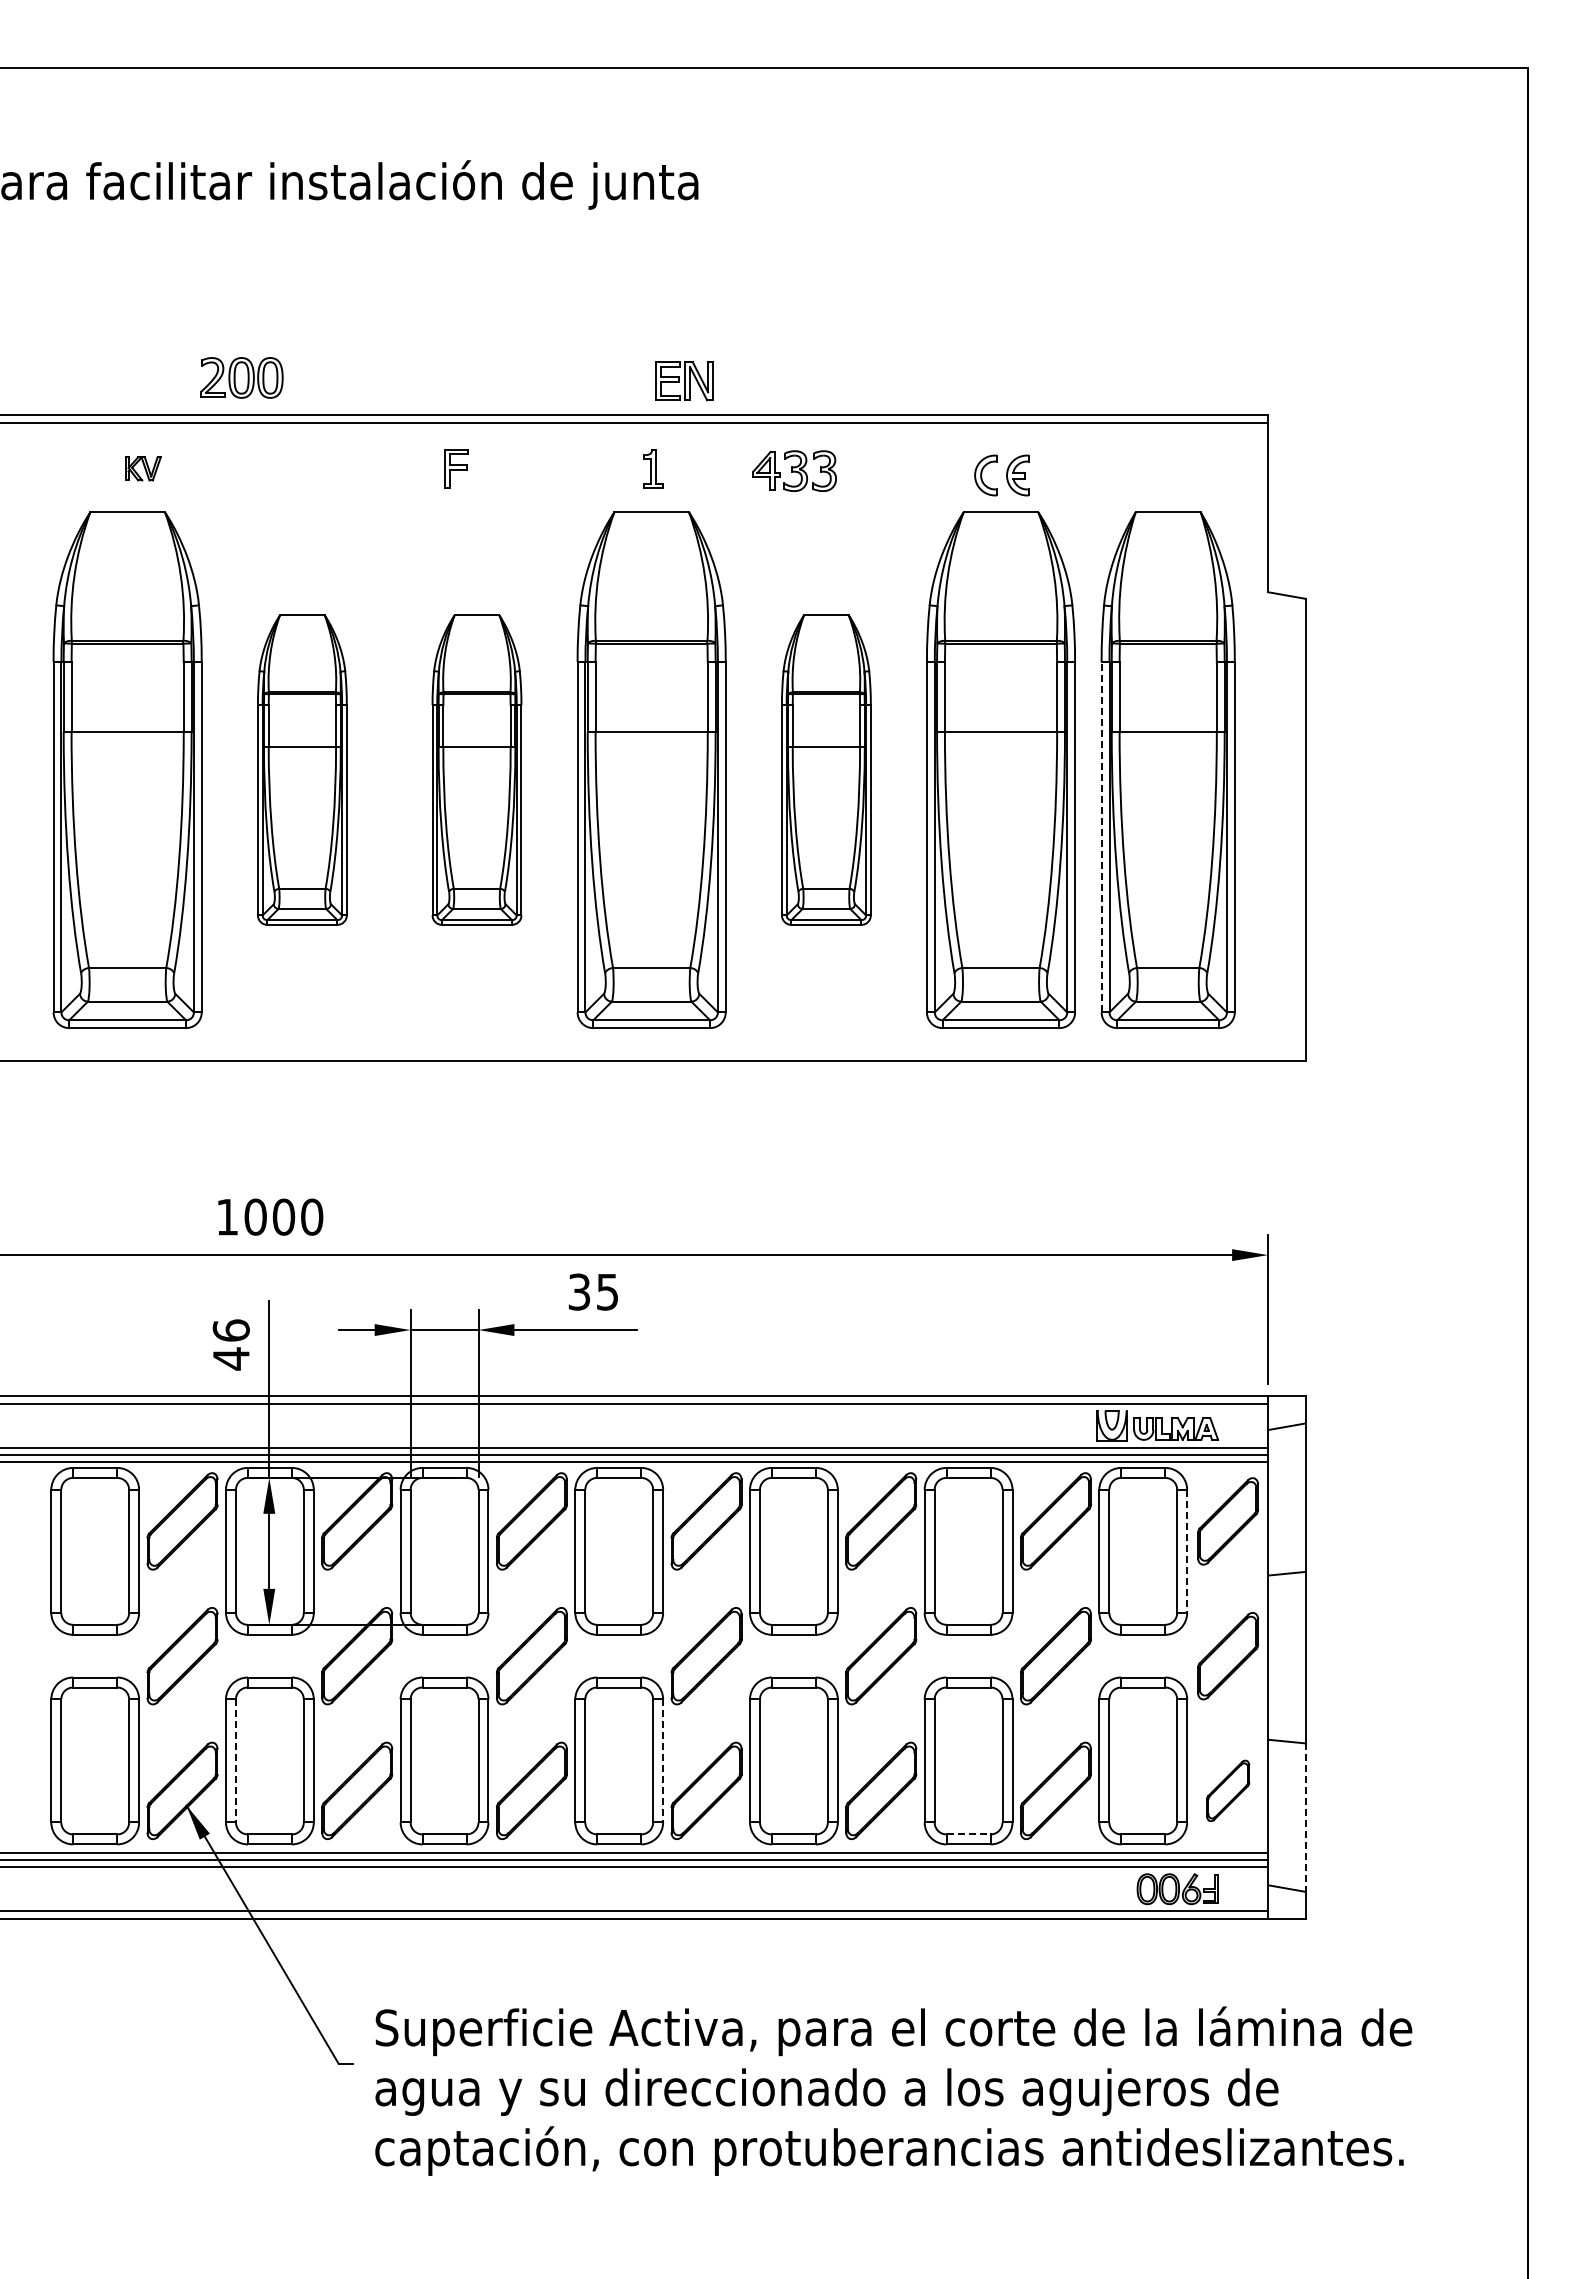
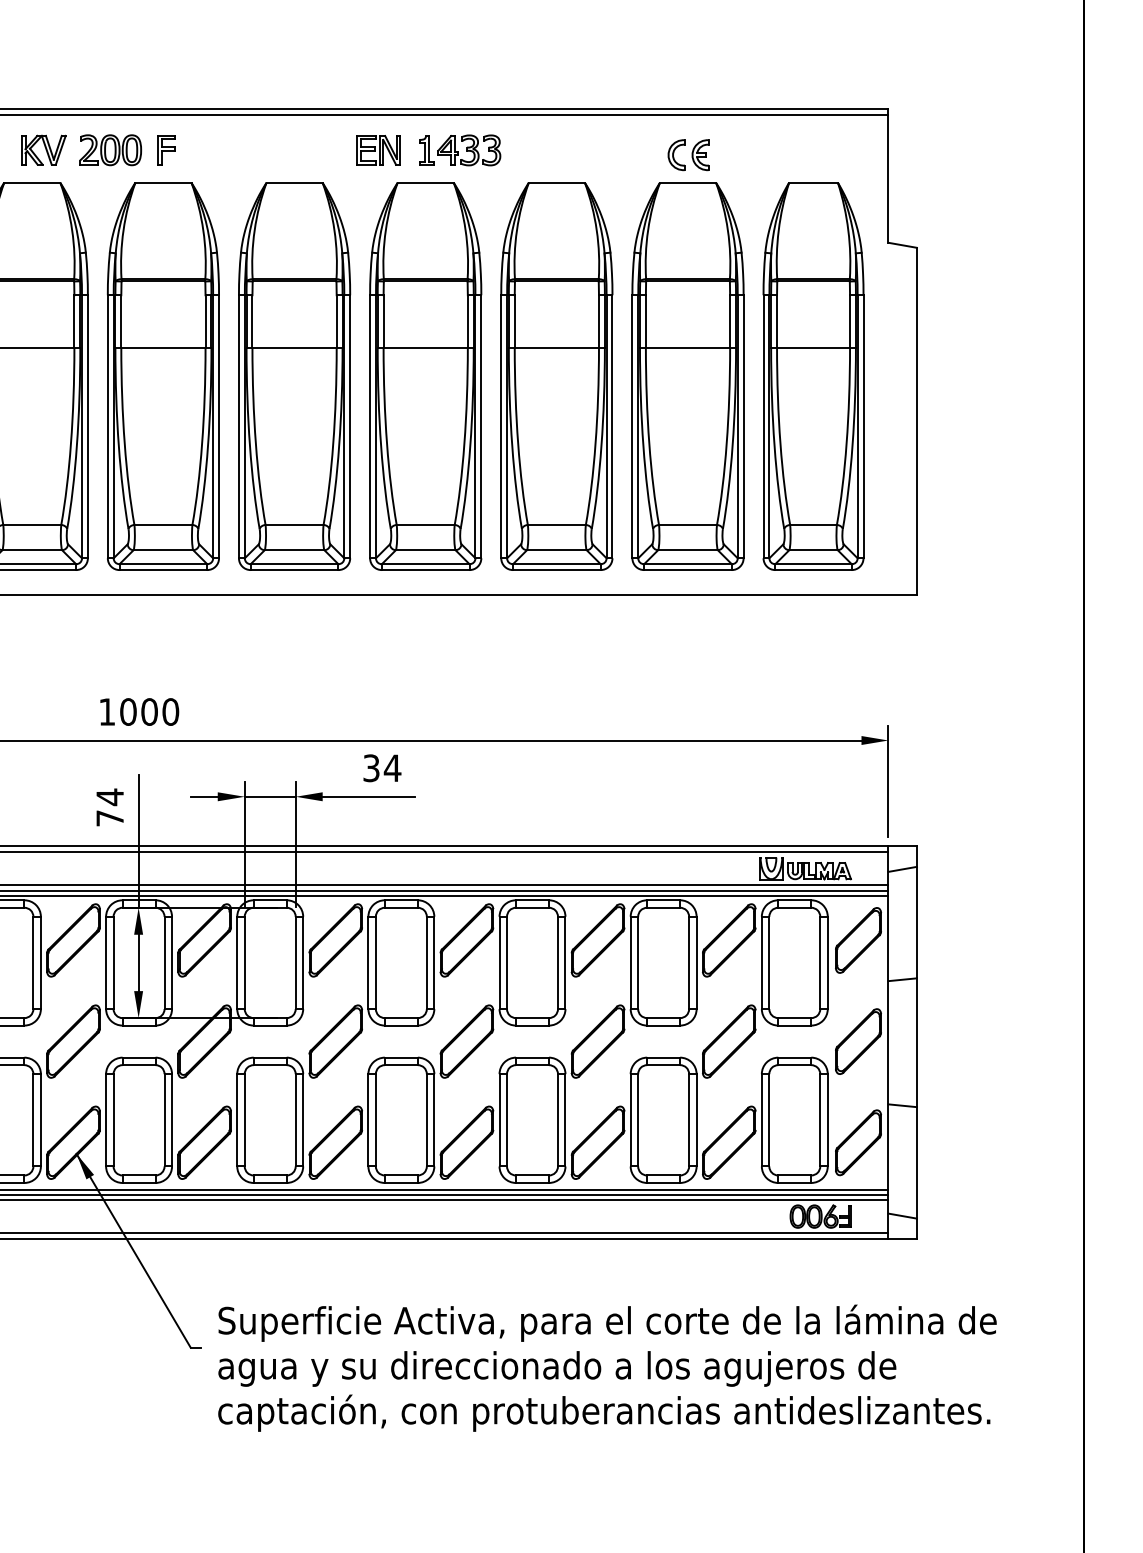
part: (241, 377) -> (110, 149), moved
part: (684, 381) -> (379, 150), moved
part: (143, 468) -> (44, 149), size x1.67
part: (456, 468) -> (166, 149), moved
part: (794, 470) -> (469, 149), moved
part: (302, 769) -> (163, 375), size x1.67
part: (476, 769) -> (294, 375), size x1.67
part: (826, 769) -> (556, 375), size x1.67
line: (1101, 836) -> (763, 426), dashed -> solid
text: (607, 1292) -> (392, 768), 35 -> 34
text: (230, 1344) -> (109, 807), 46 -> 74
line: (1187, 1551) -> (828, 963), dashed -> solid
line: (235, 1761) -> (113, 1120), dashed -> solid
line: (663, 1761) -> (434, 1120), dashed -> solid
part: (1228, 1790) -> (858, 1142), size x1.43
line: (1305, 1818) -> (916, 1163), dashed -> solid
line: (968, 1834) -> (663, 1175), dashed -> solid

